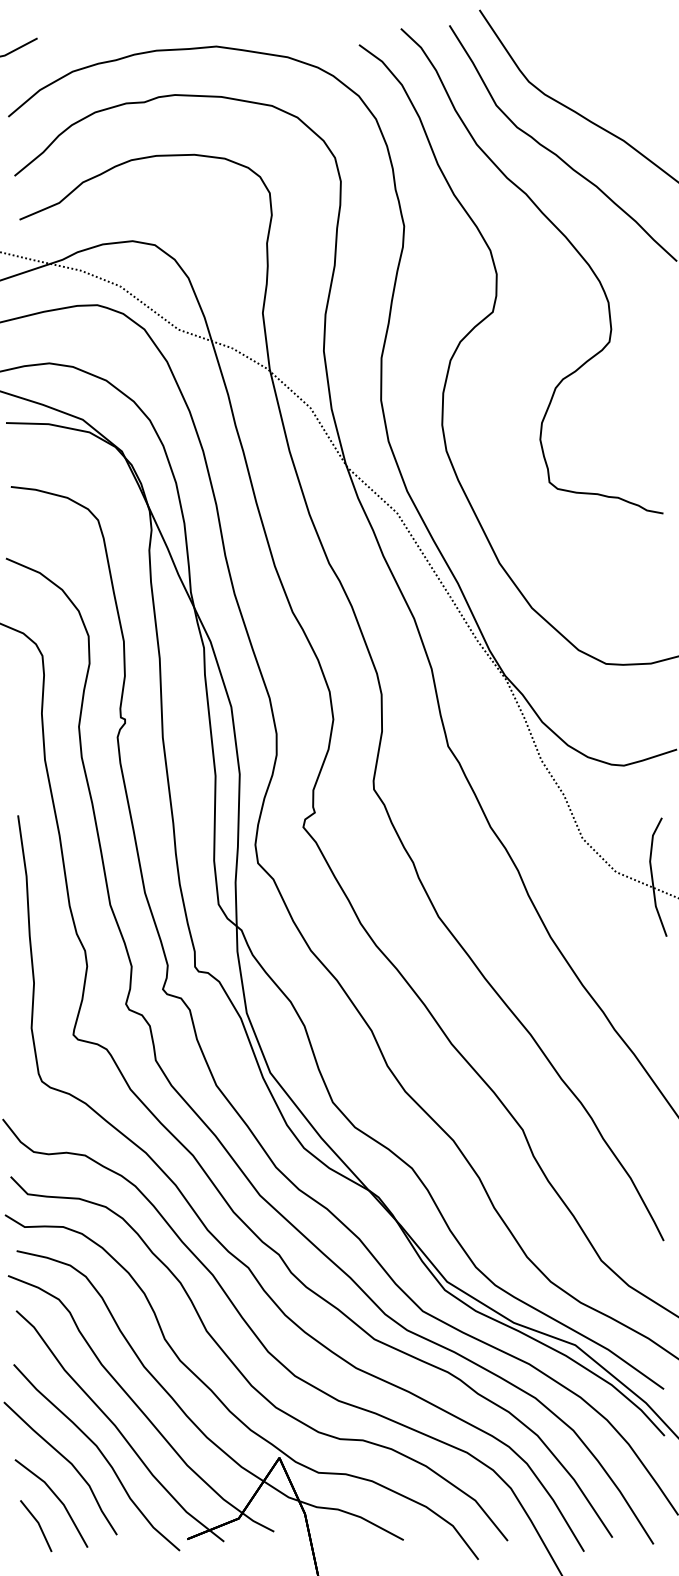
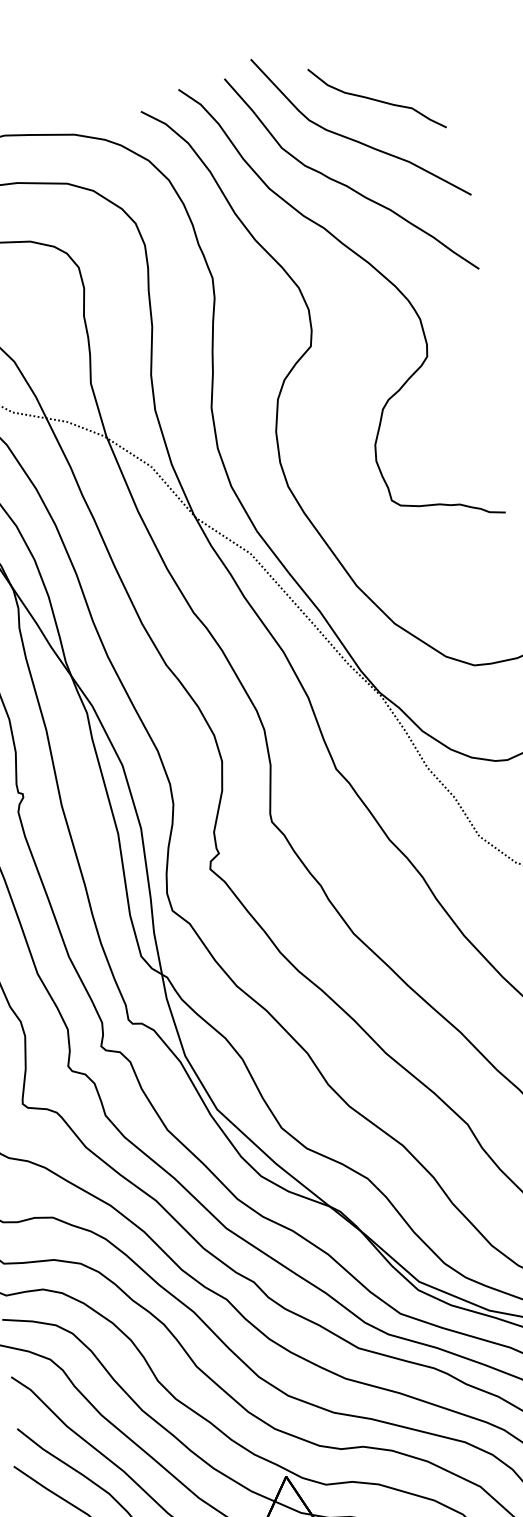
curve: (600, 71) -> (376, 99), added

